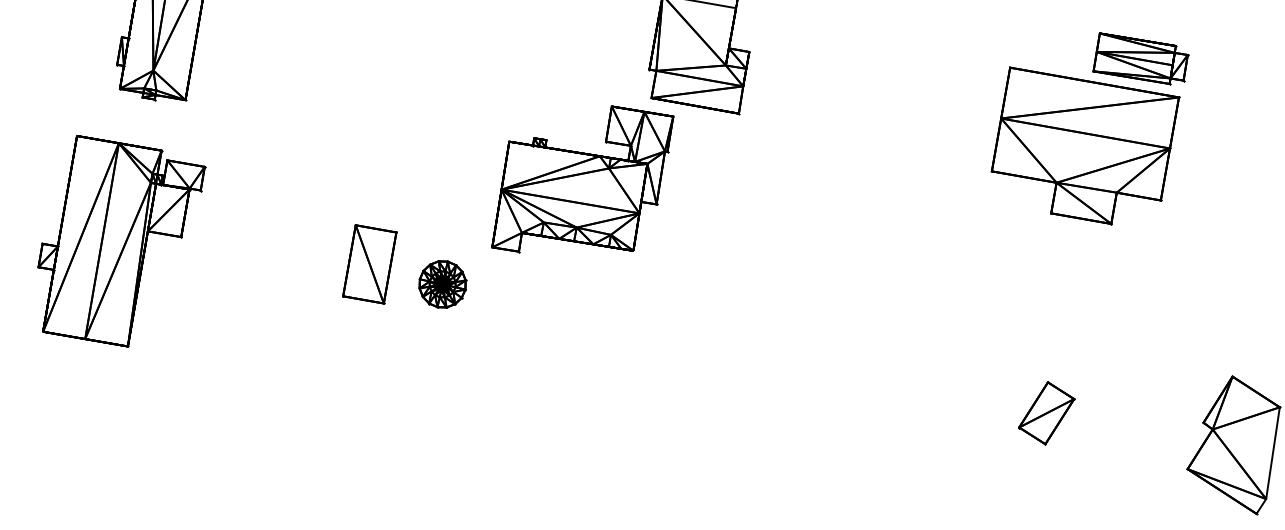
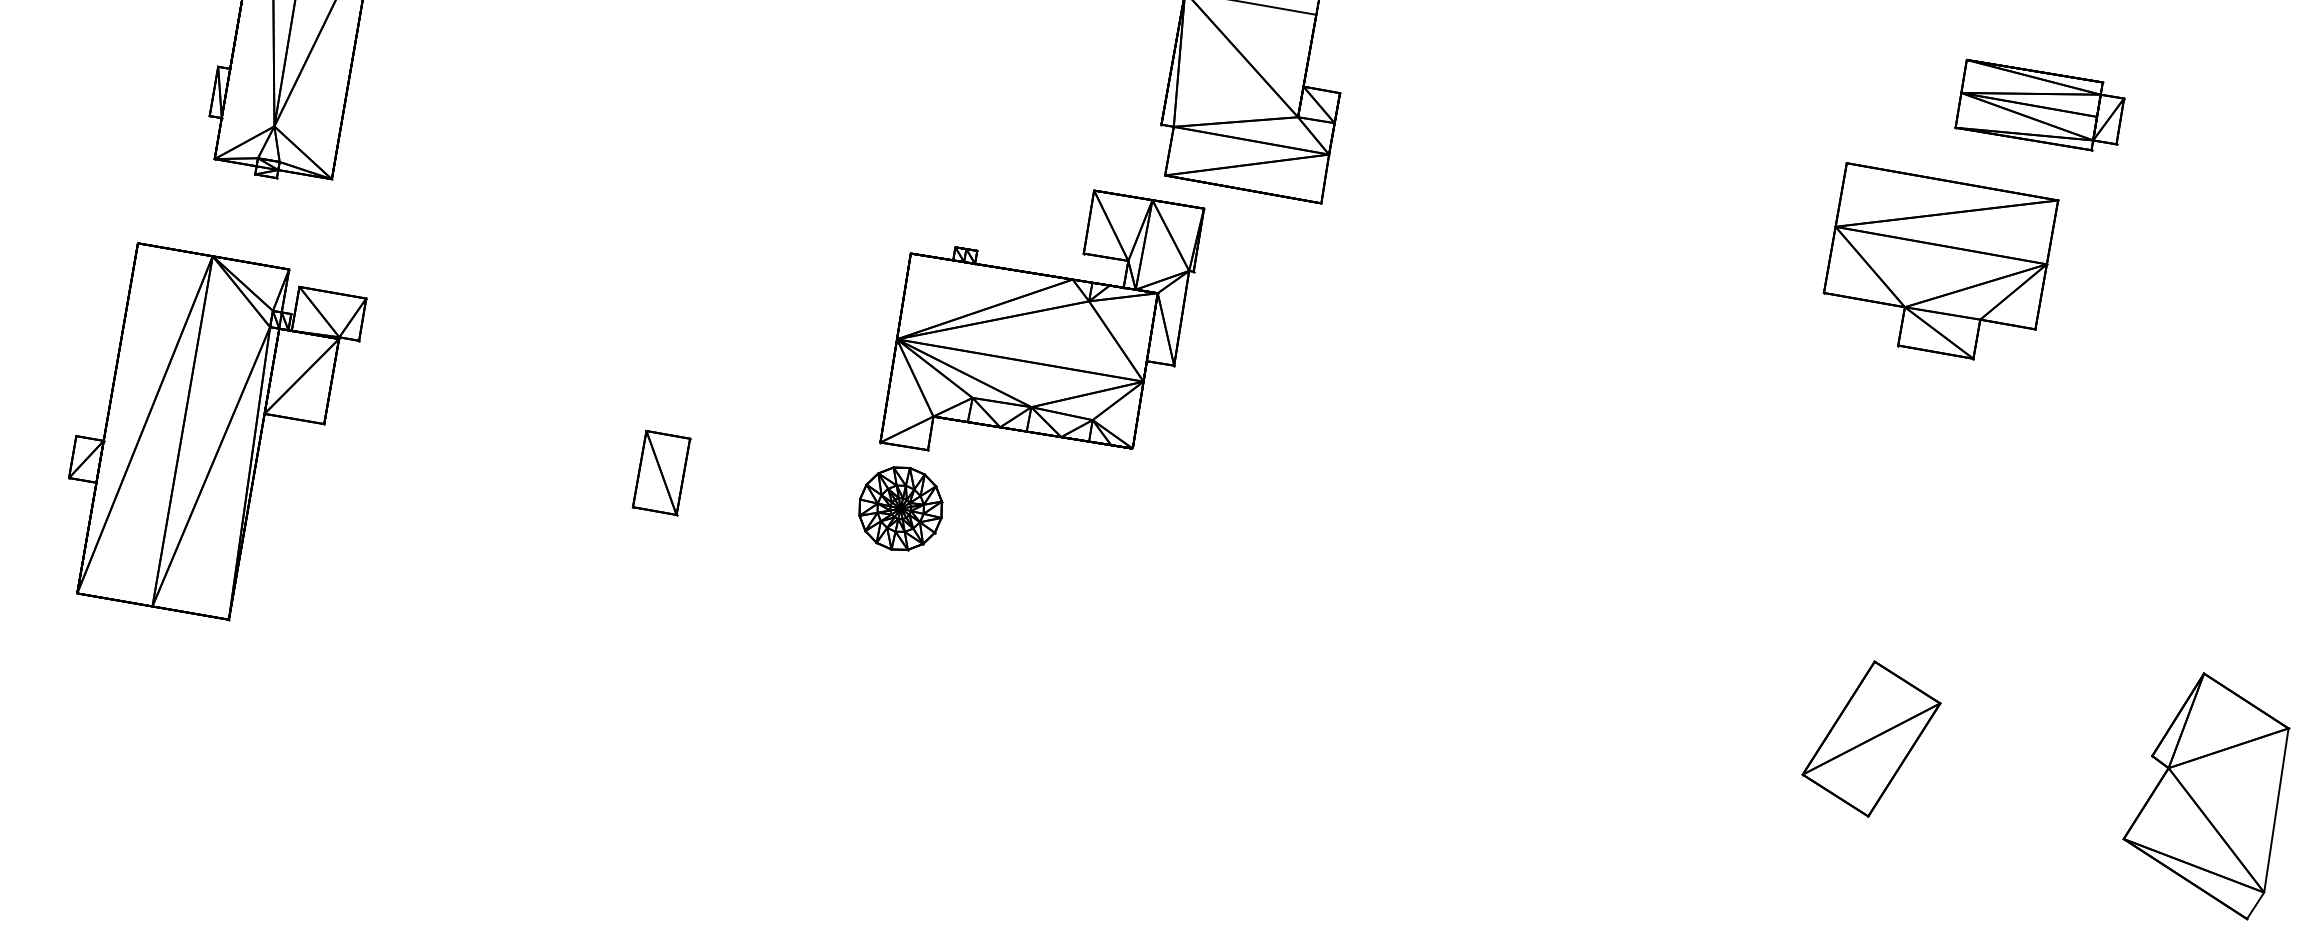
part: (1085, 145) -> (1941, 260), size x0.7
part: (369, 264) -> (660, 473), size x0.6
part: (442, 284) -> (900, 508), moved
part: (1046, 413) -> (1871, 739), size x1.4

